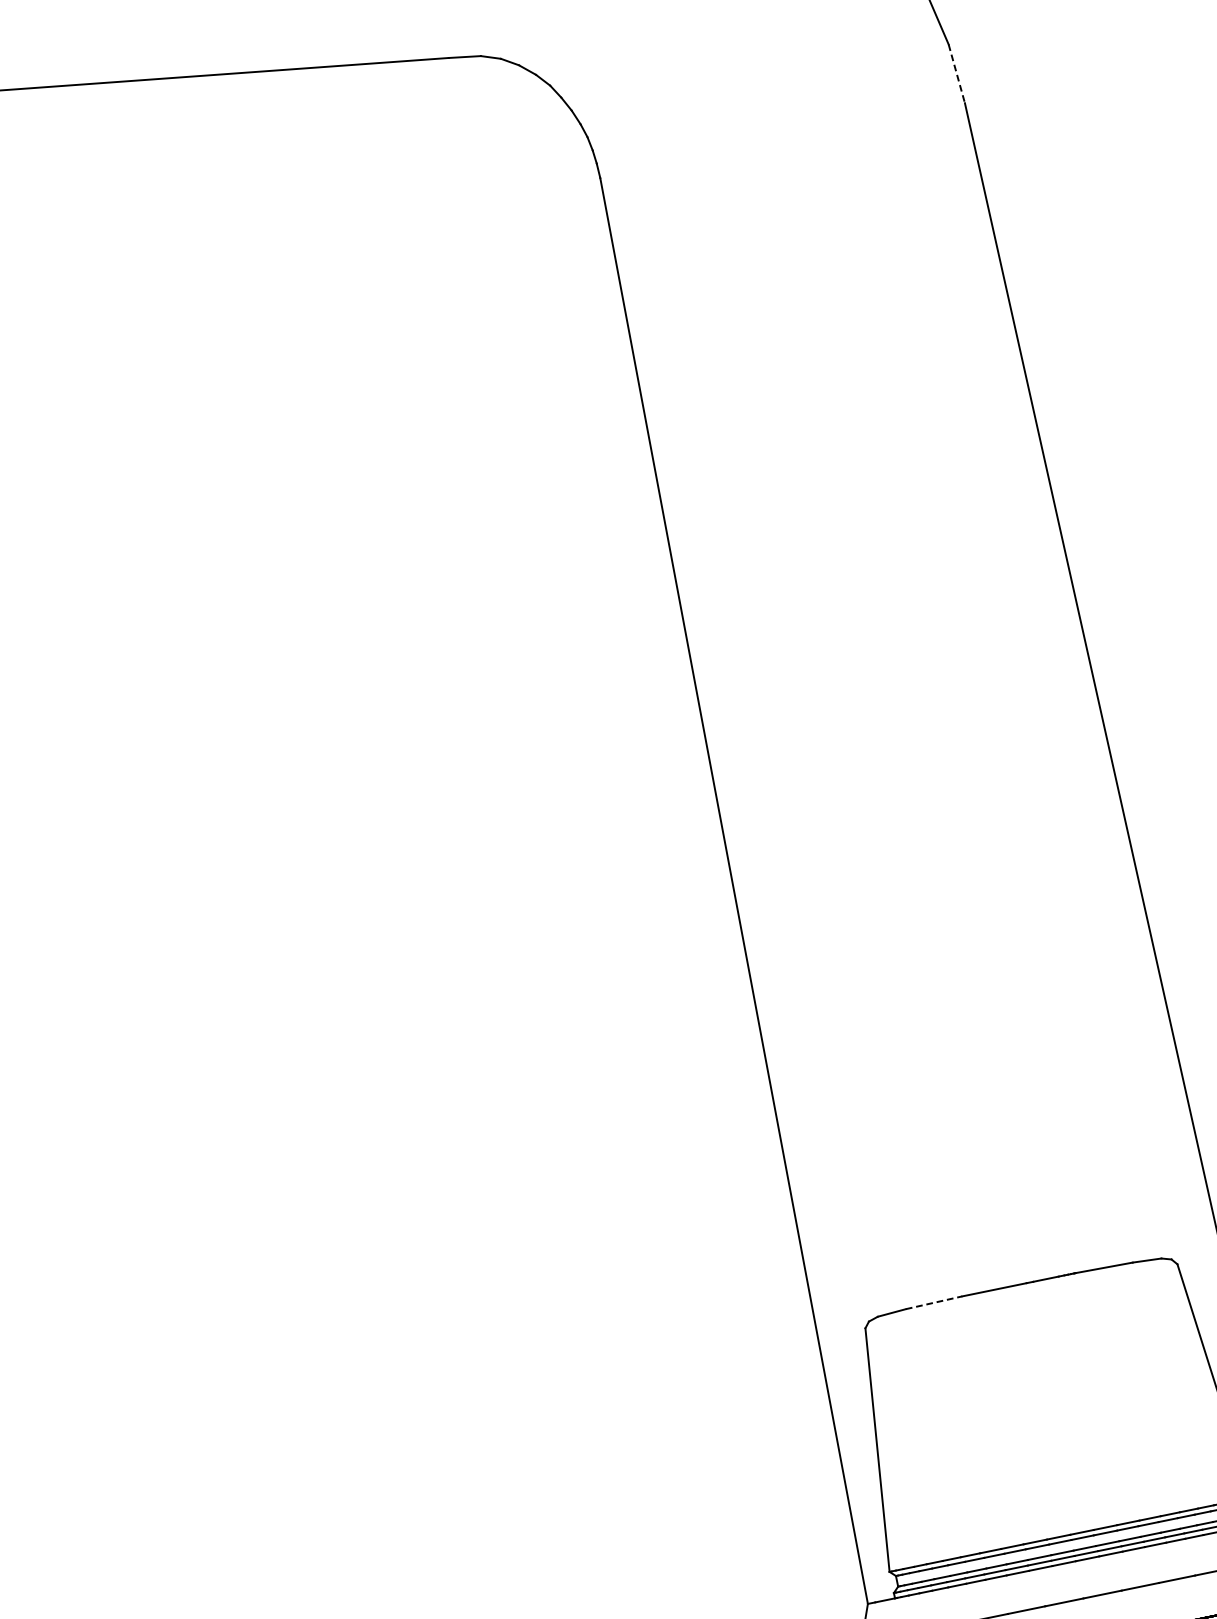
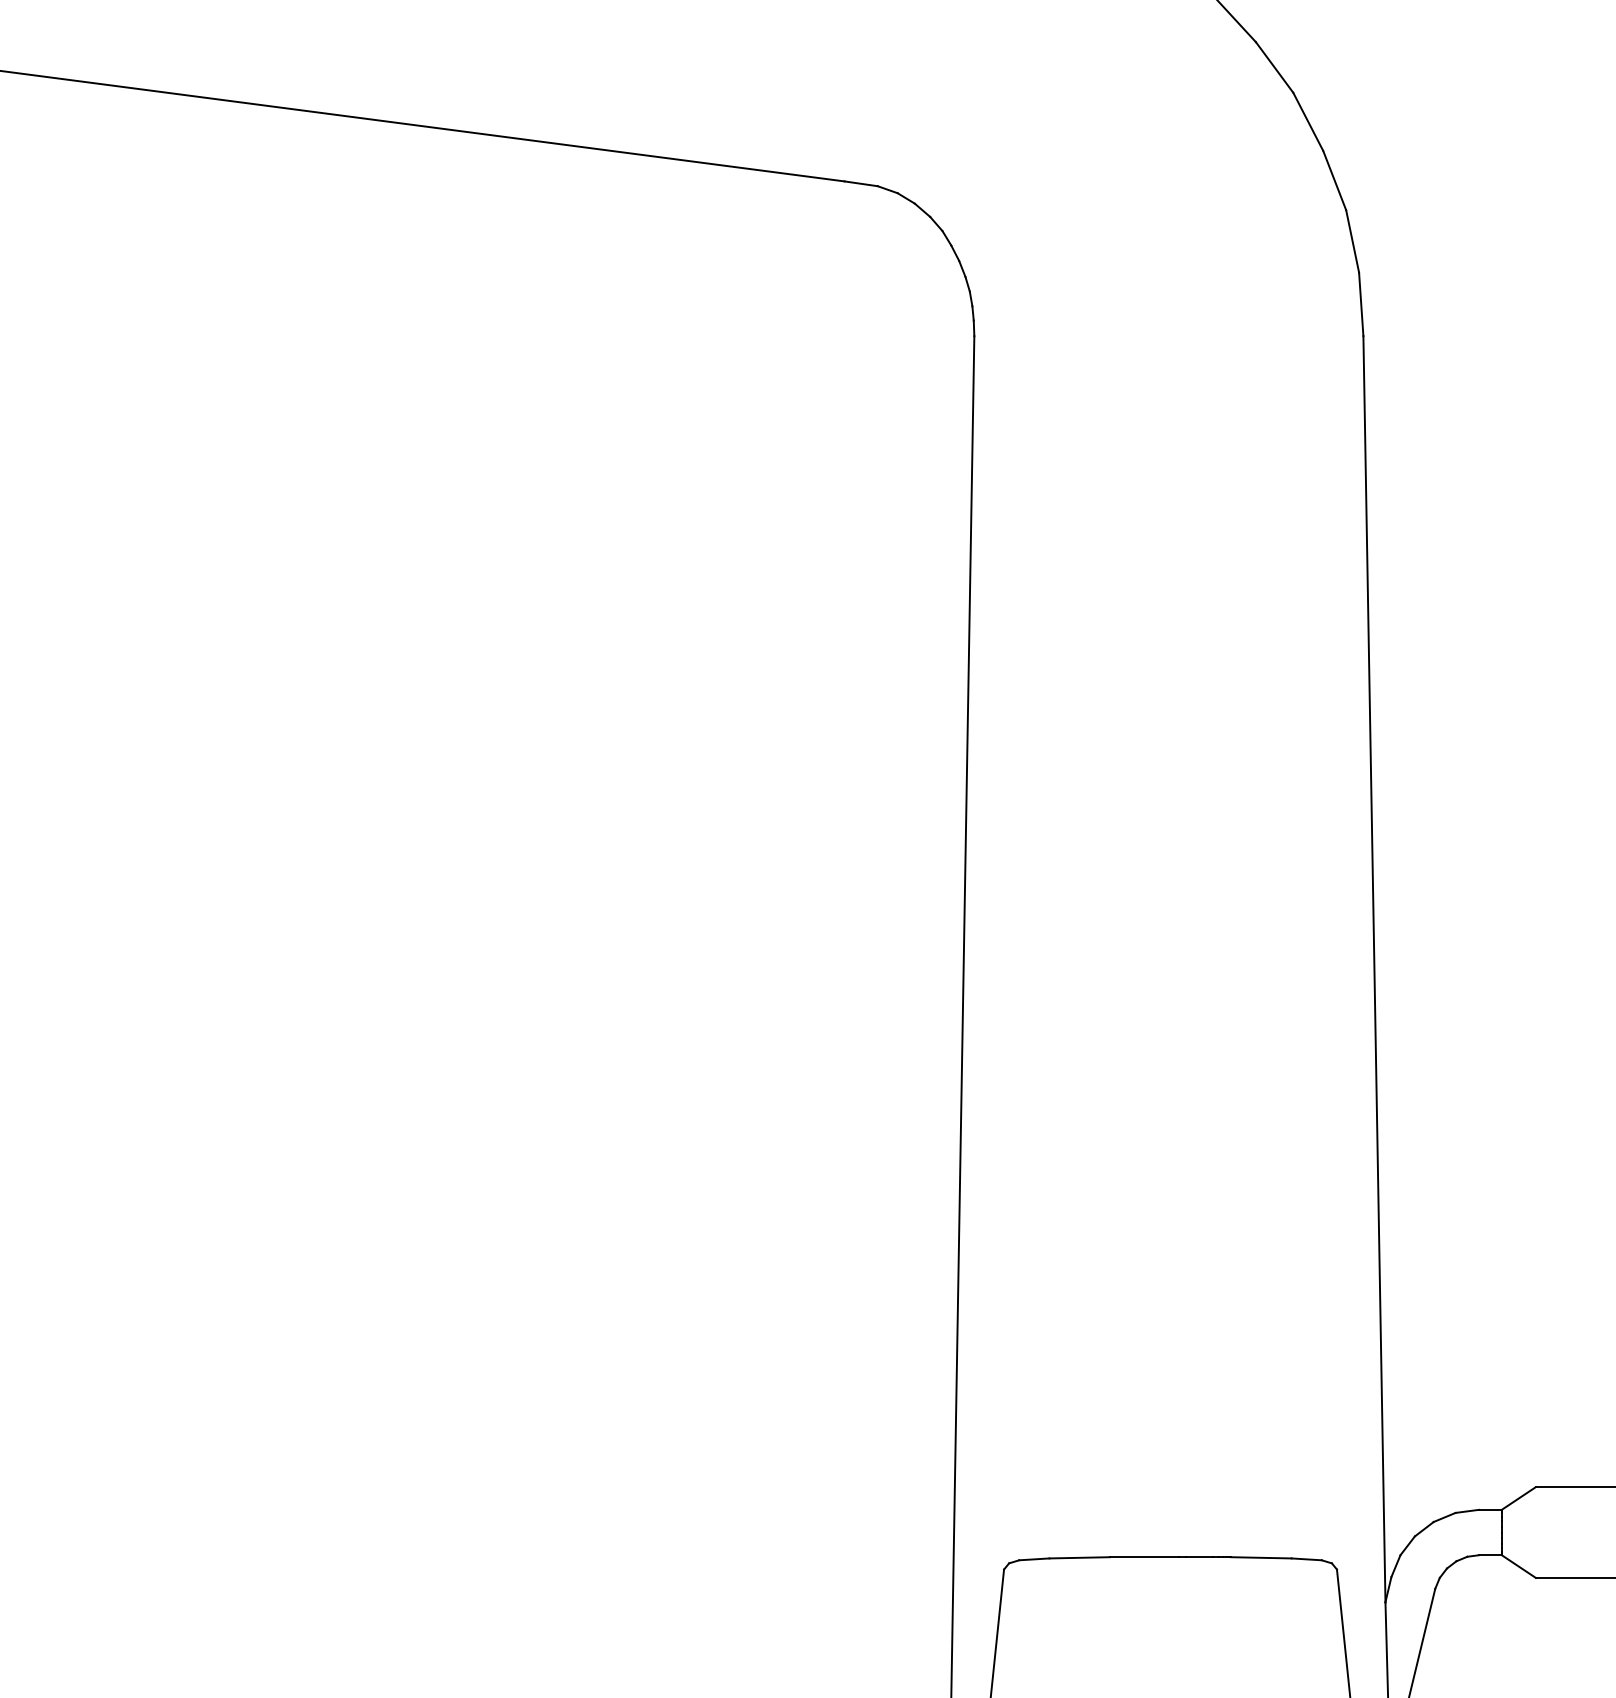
line: (957, 73) -> (1361, 304), dashed -> solid
line: (934, 1302) -> (1080, 1557), dashed -> solid

